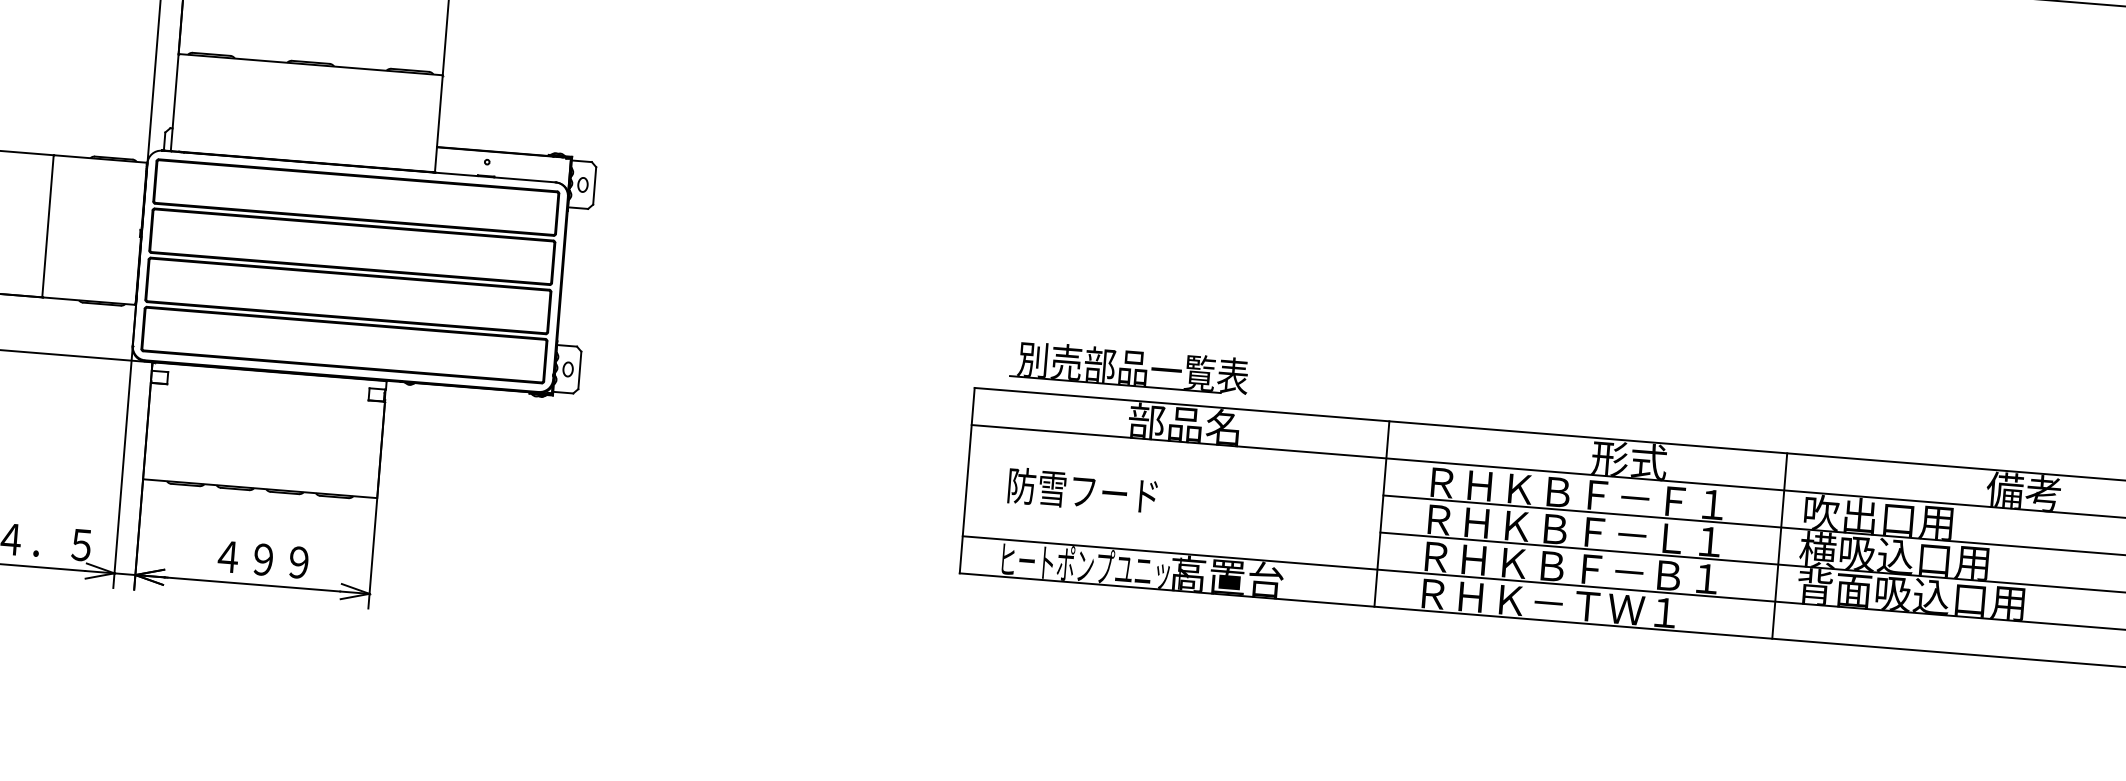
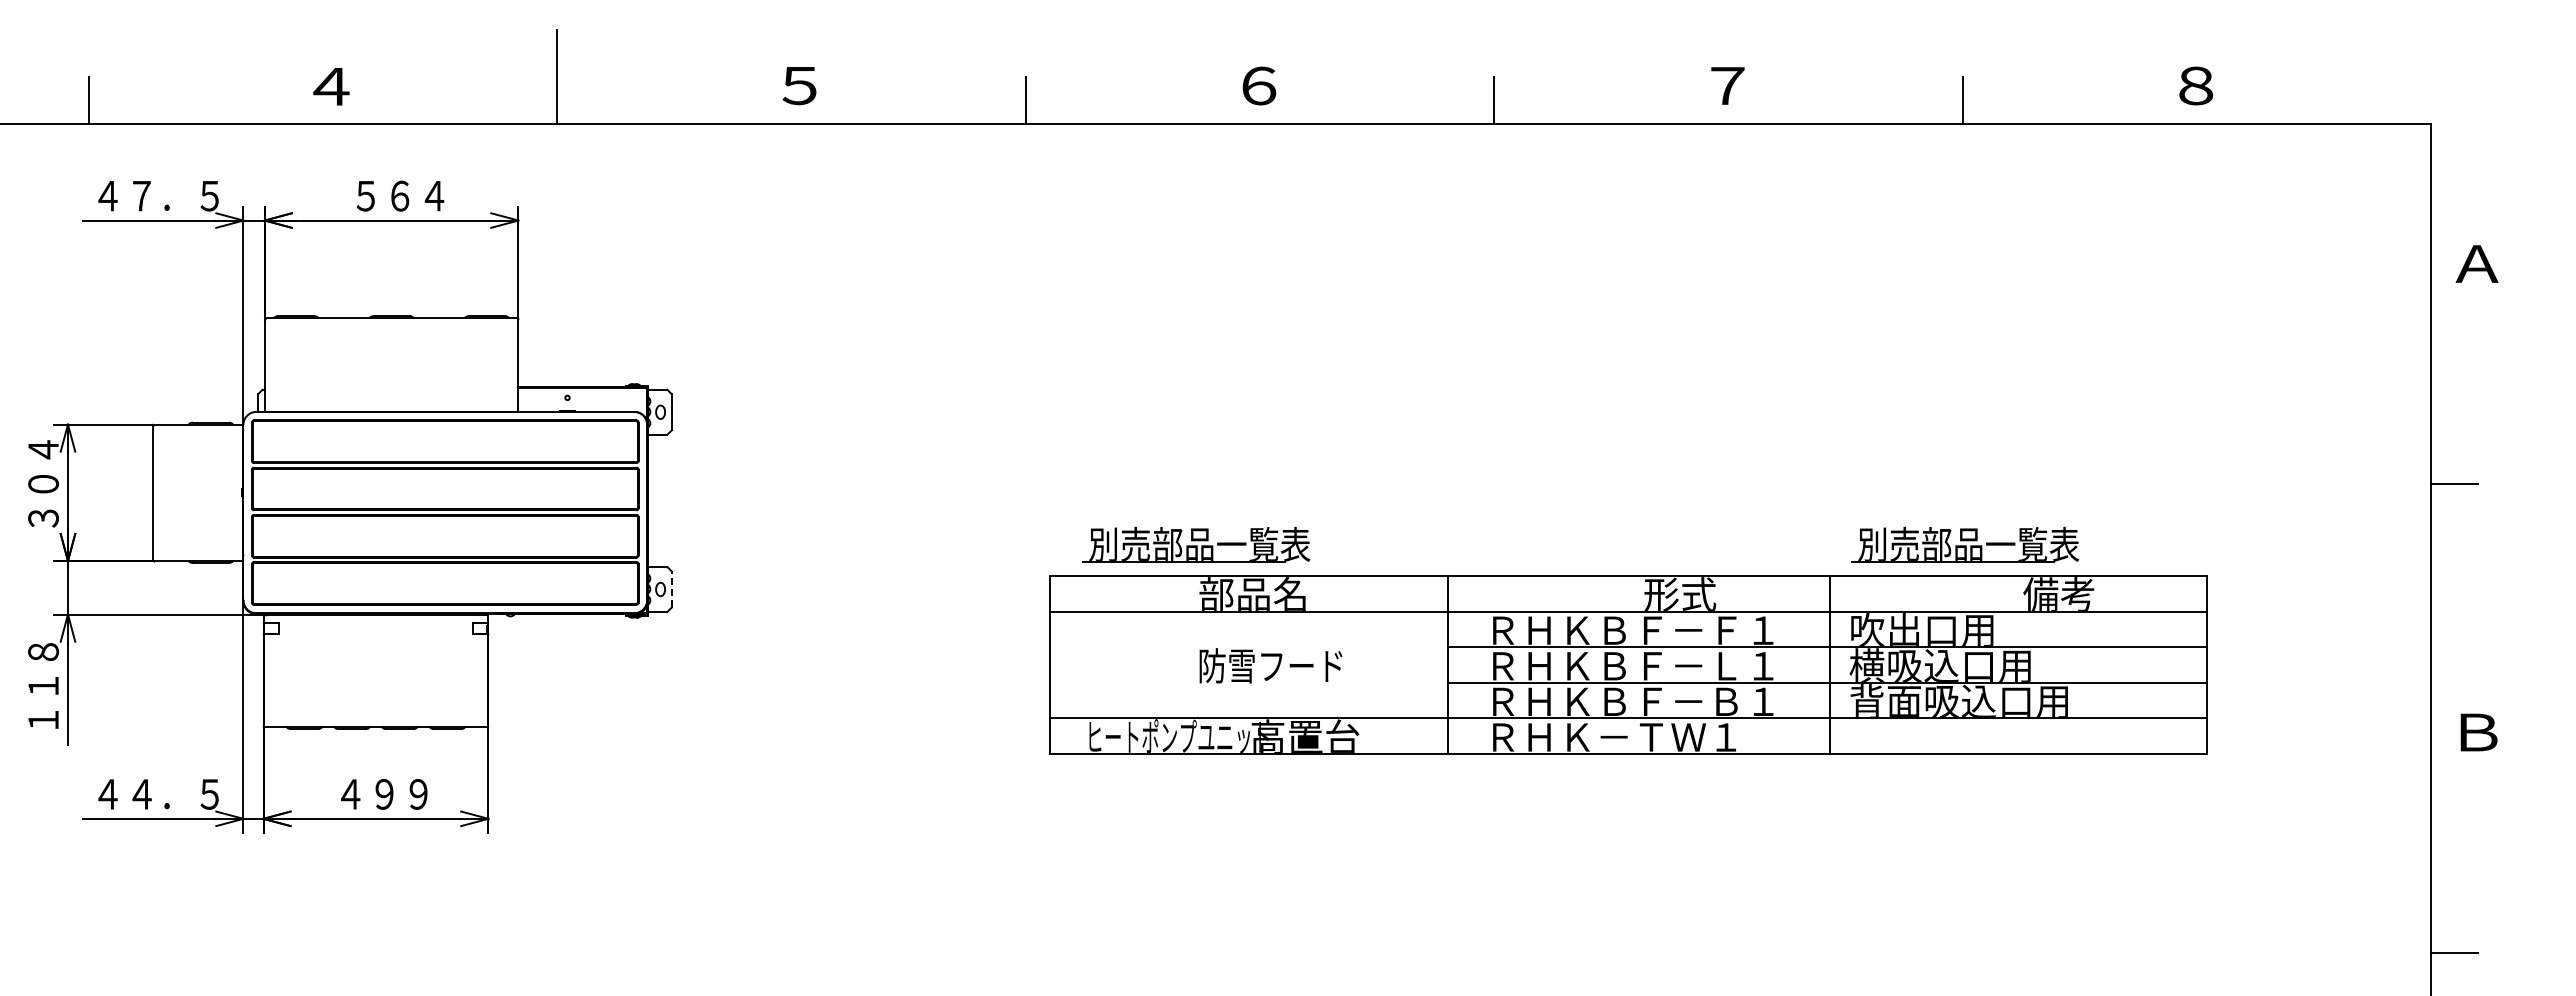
line: (579, 370) -> (671, 589), solid -> dashed
part: (1930, 431) -> (1965, 544), added
text: (1082, 490) -> (1270, 665), moved

